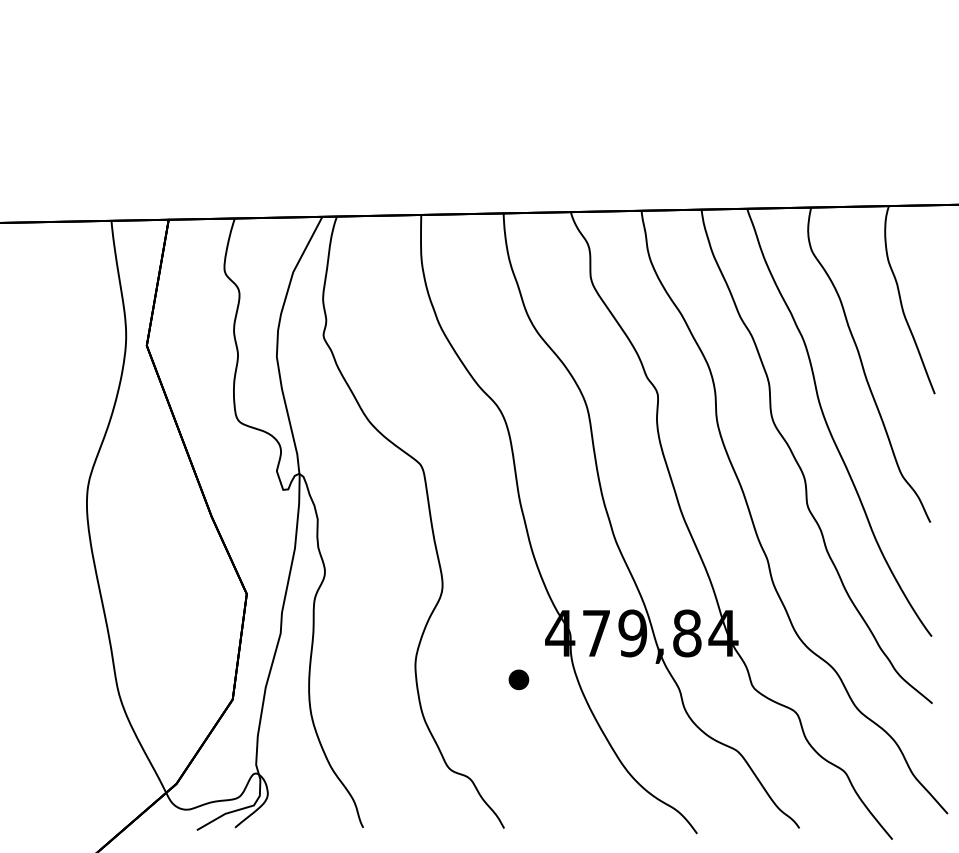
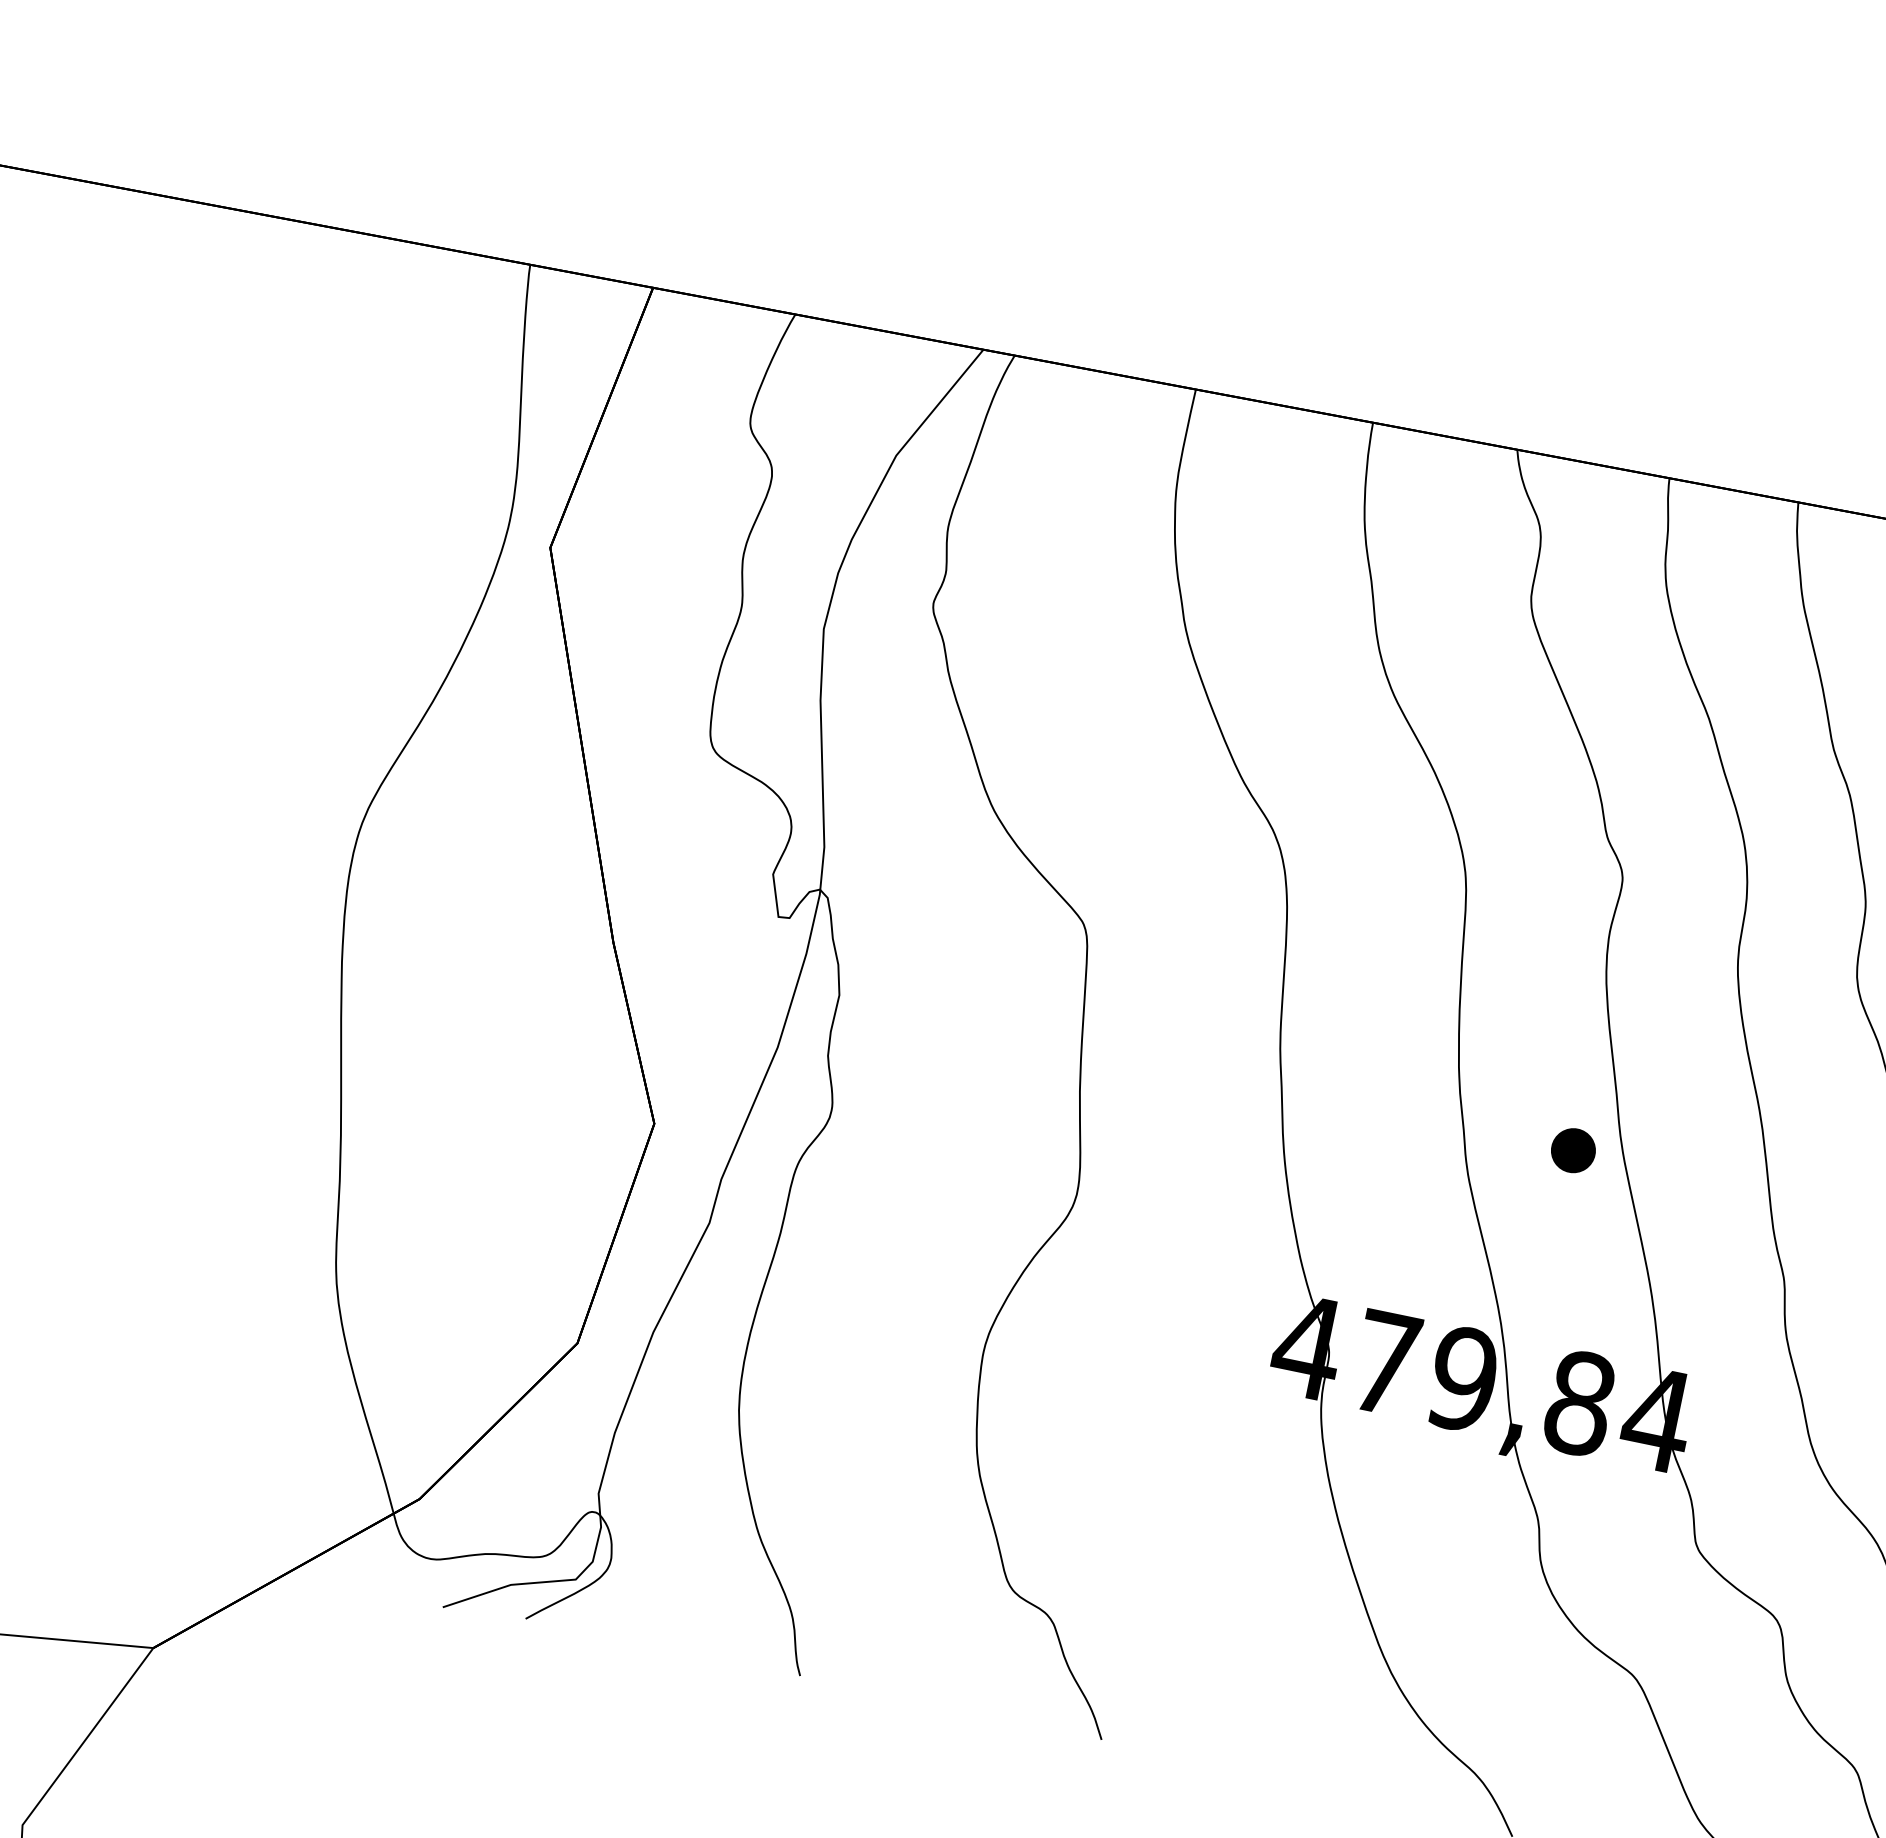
part: (518, 679) -> (1572, 1149), moved

